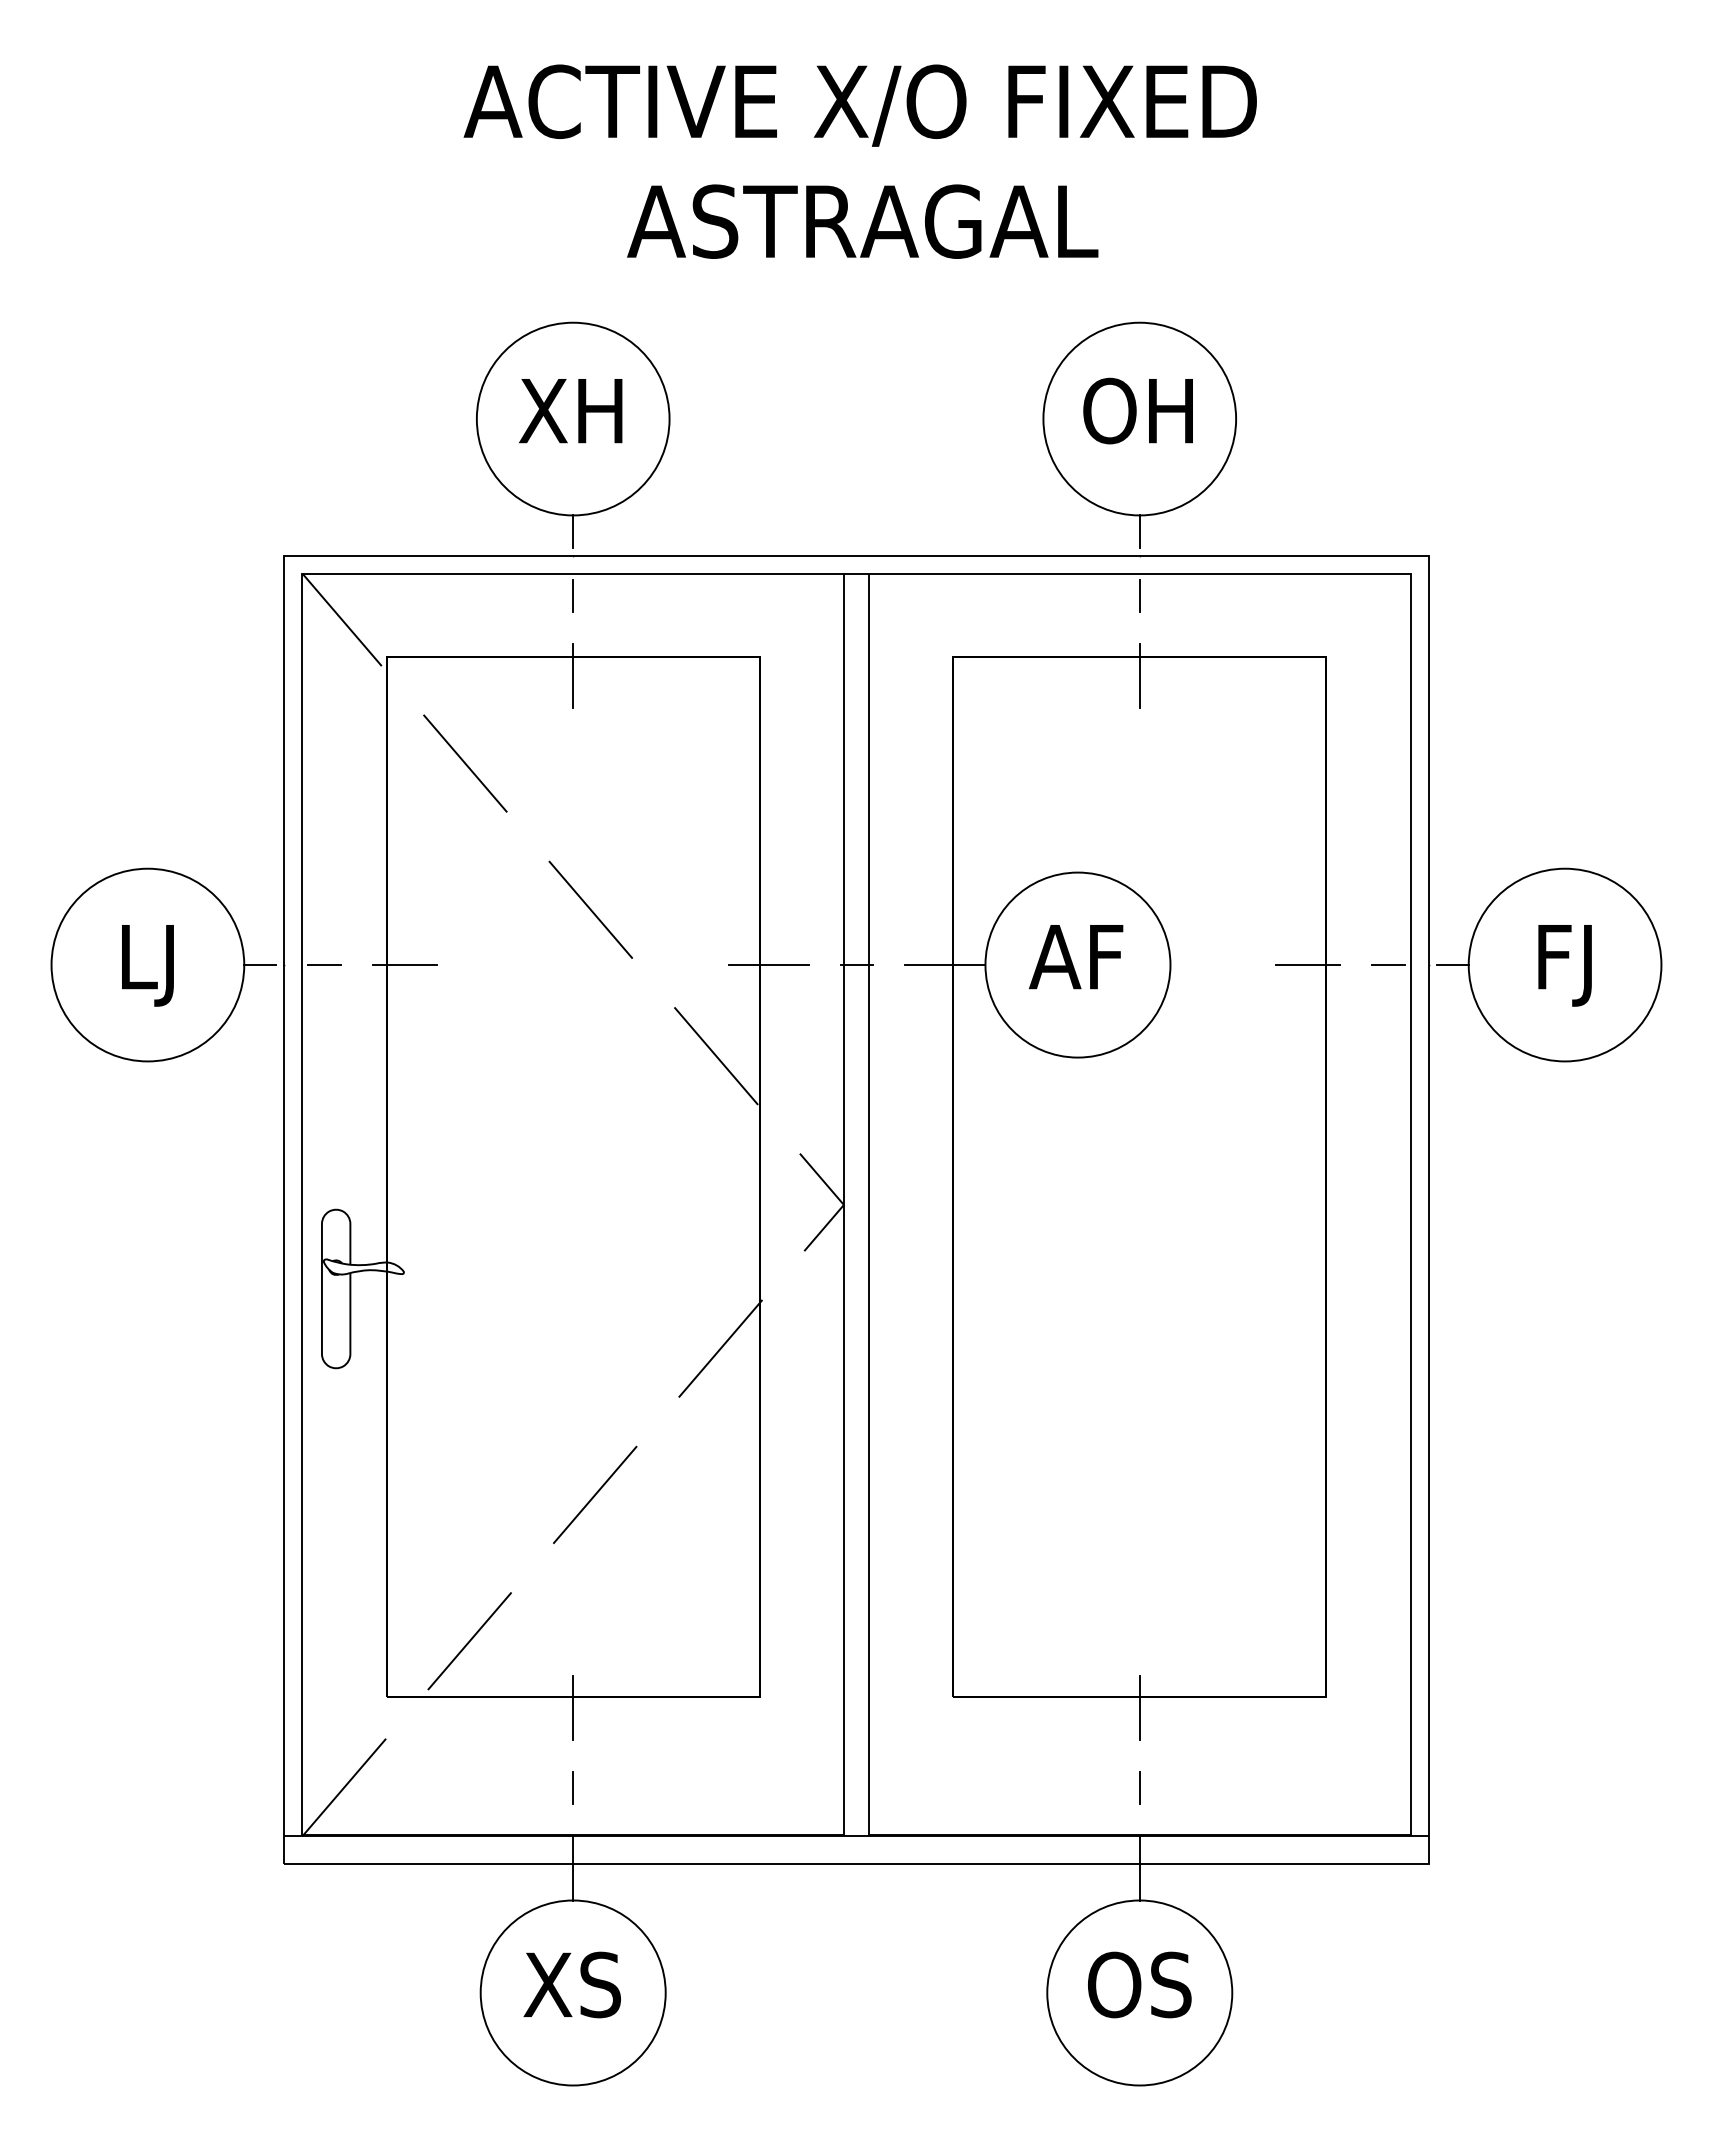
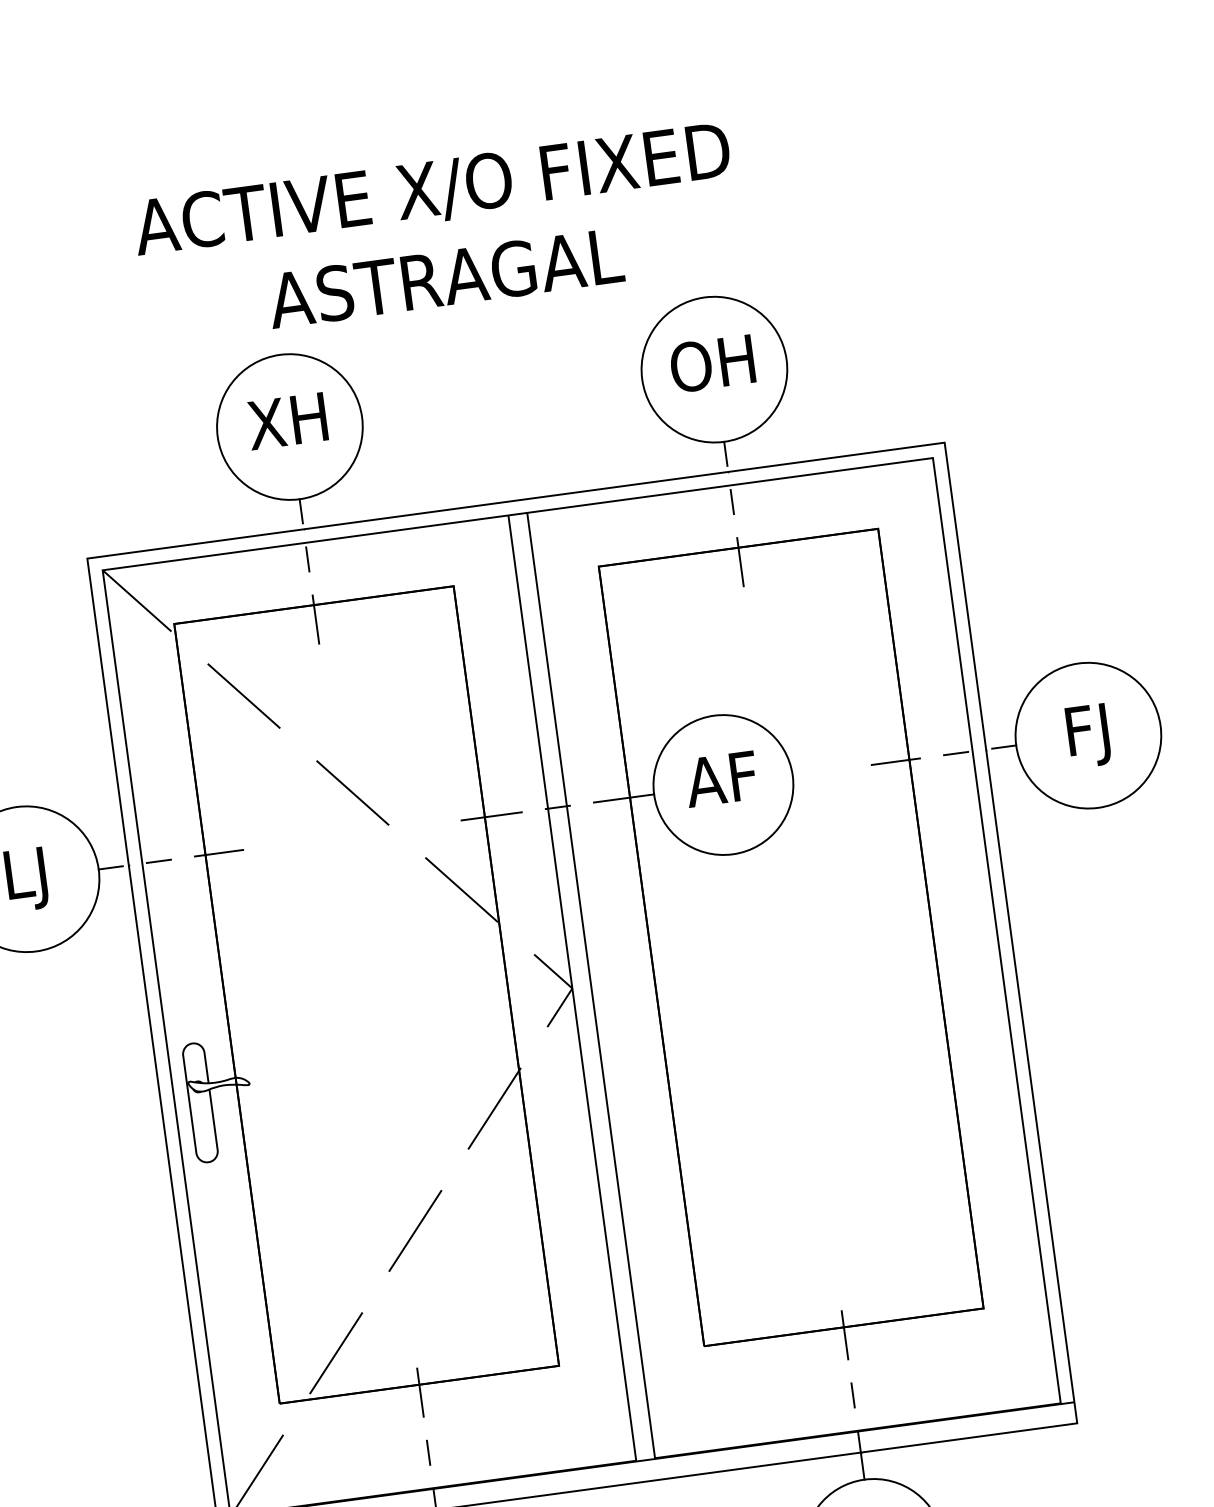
text: (859, 161) -> (437, 233), moved

